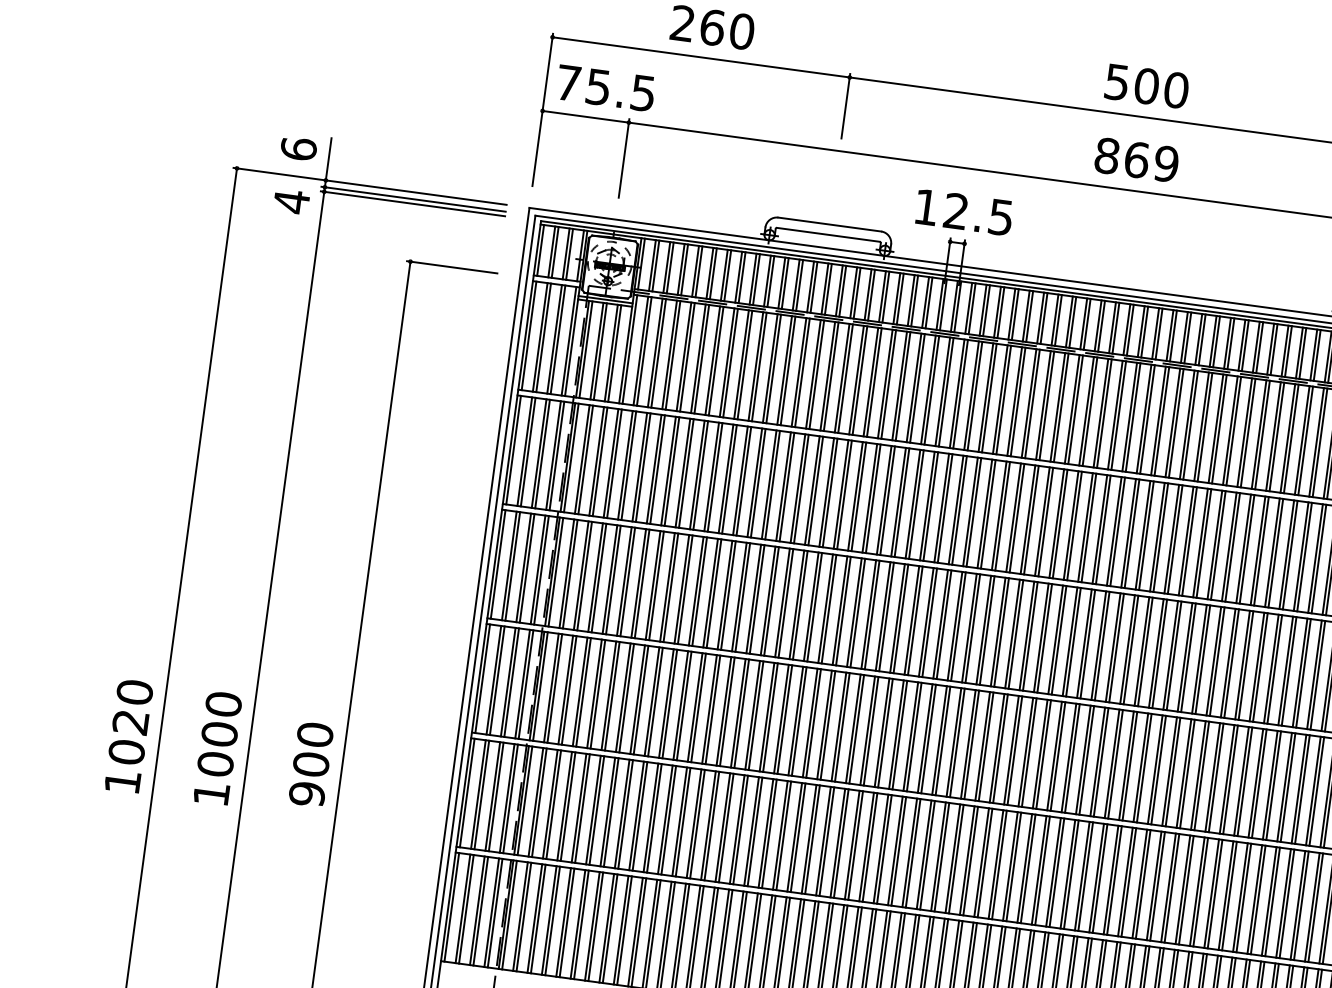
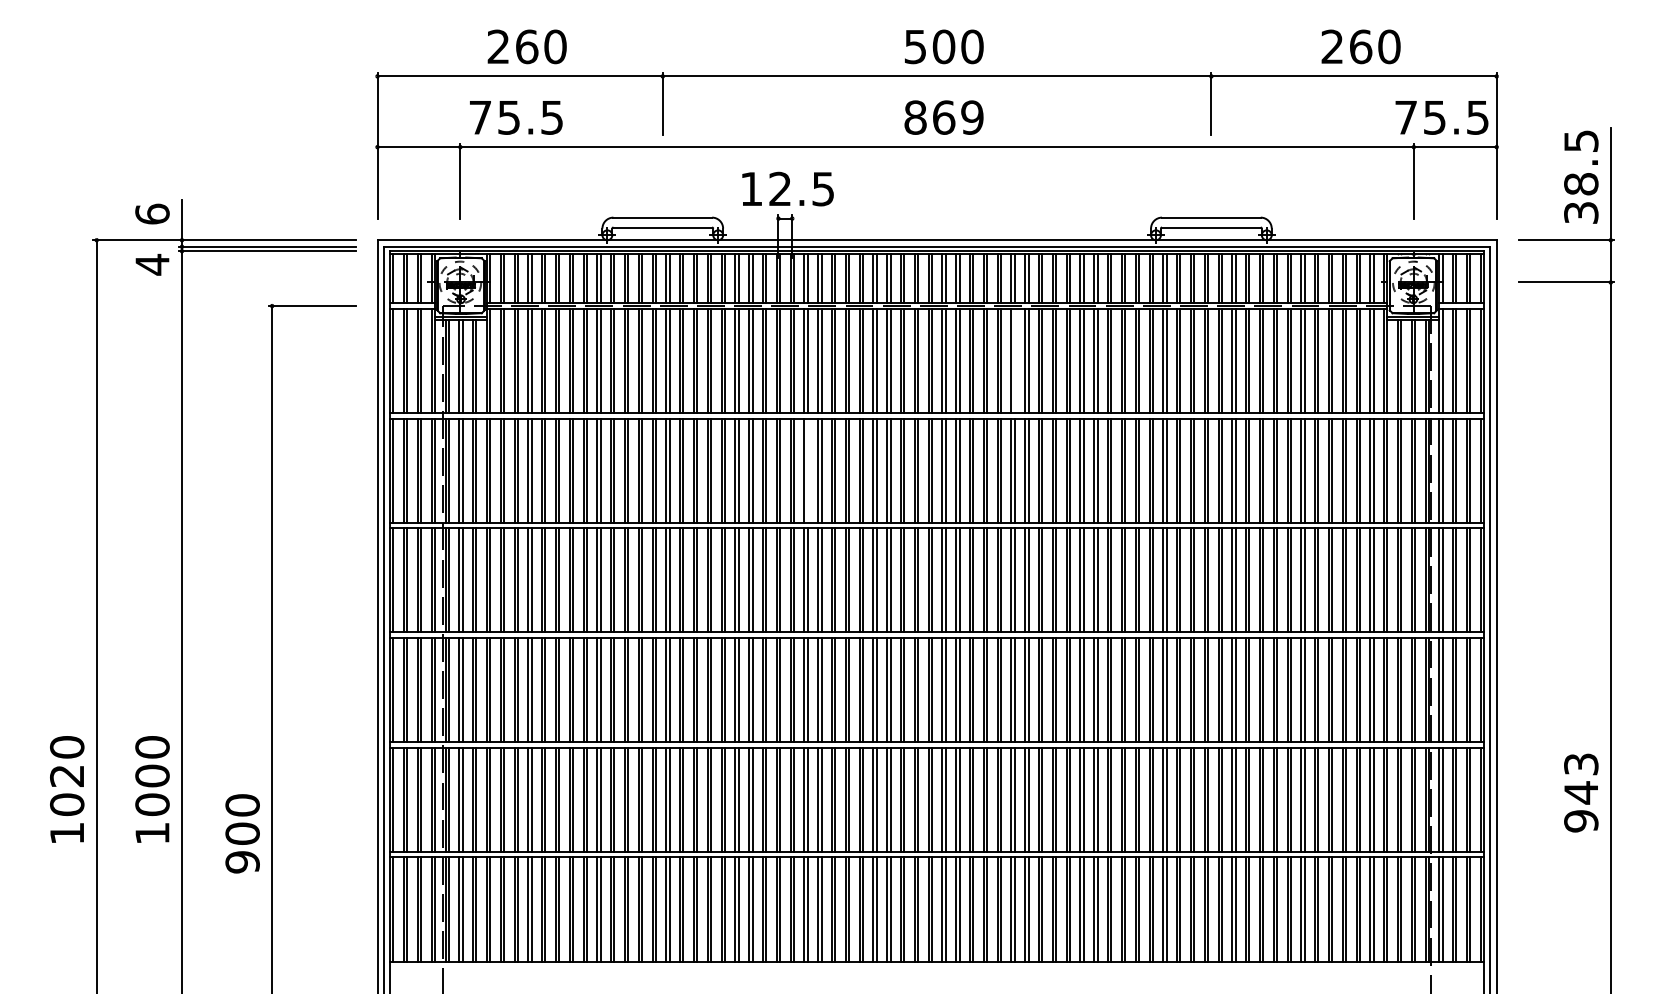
text: (606, 88) -> (516, 117), moved
line: (1176, 422) -> (1014, 360), removed
line: (944, 508) -> (807, 470), removed
text: (311, 764) -> (242, 833), moved

